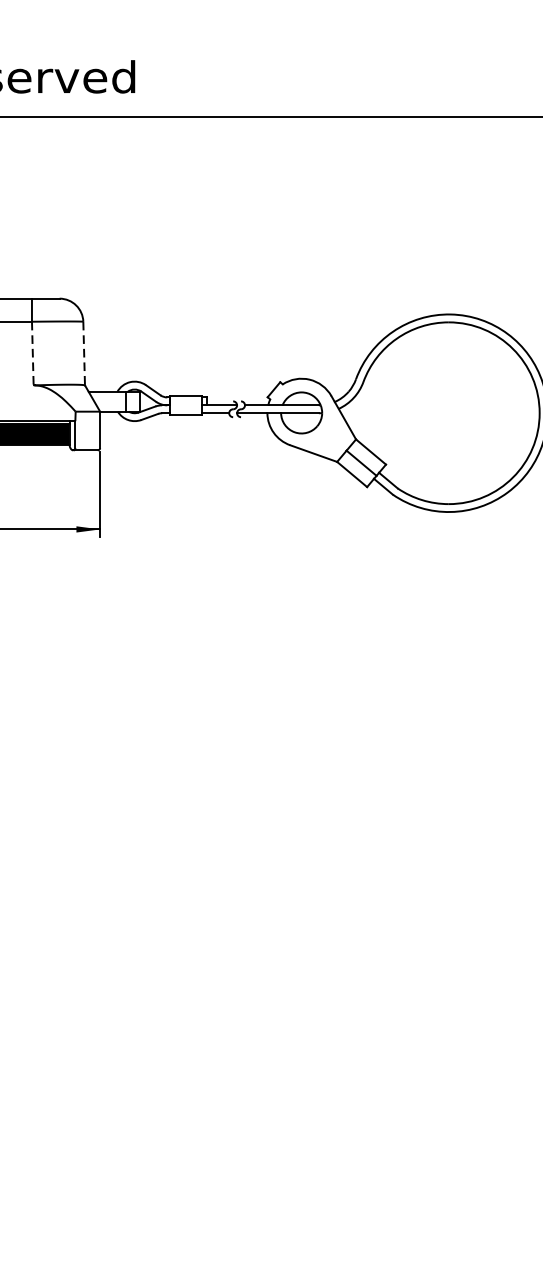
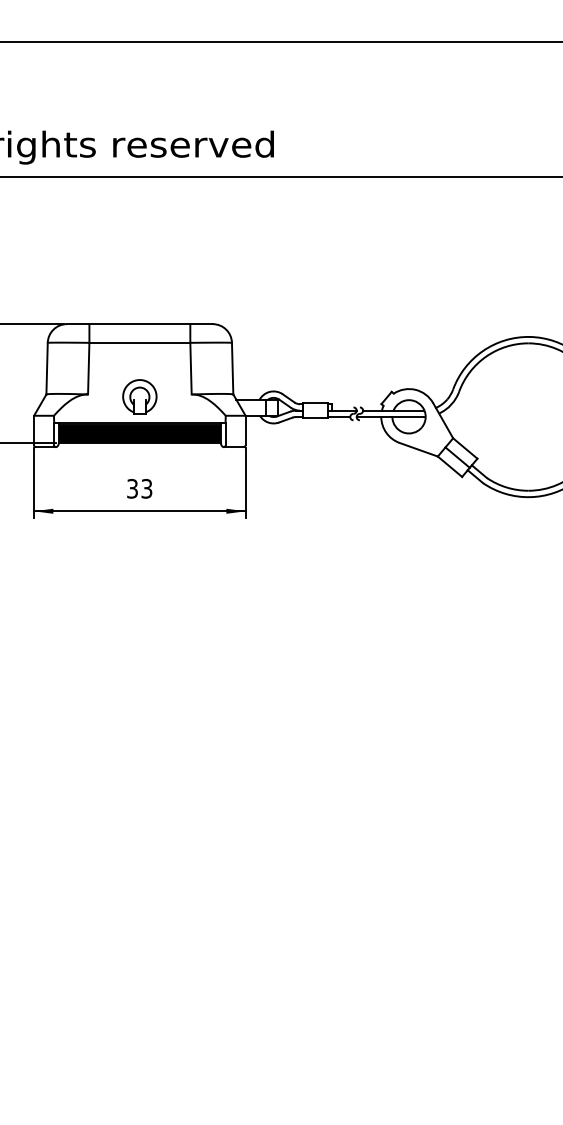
line: (33, 353) -> (191, 368), dashed -> solid
line: (83, 353) -> (232, 368), dashed -> solid

